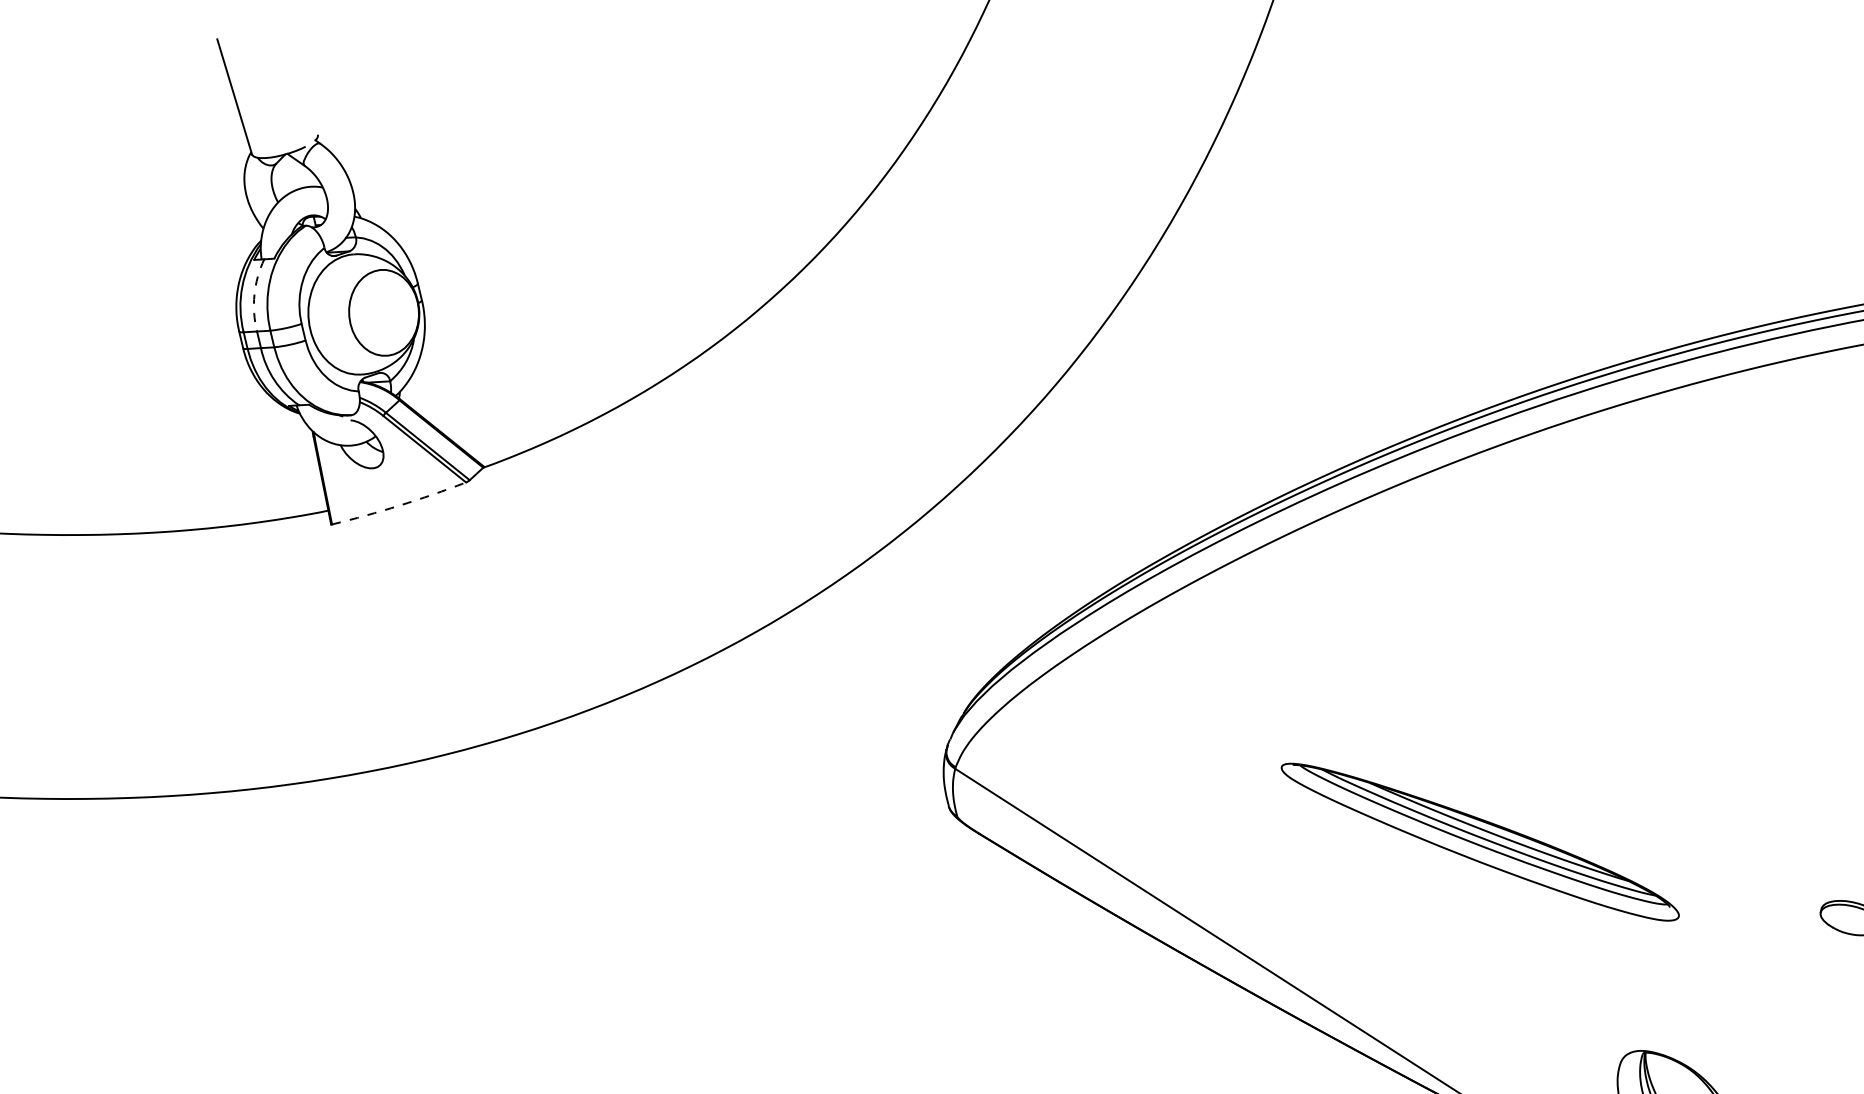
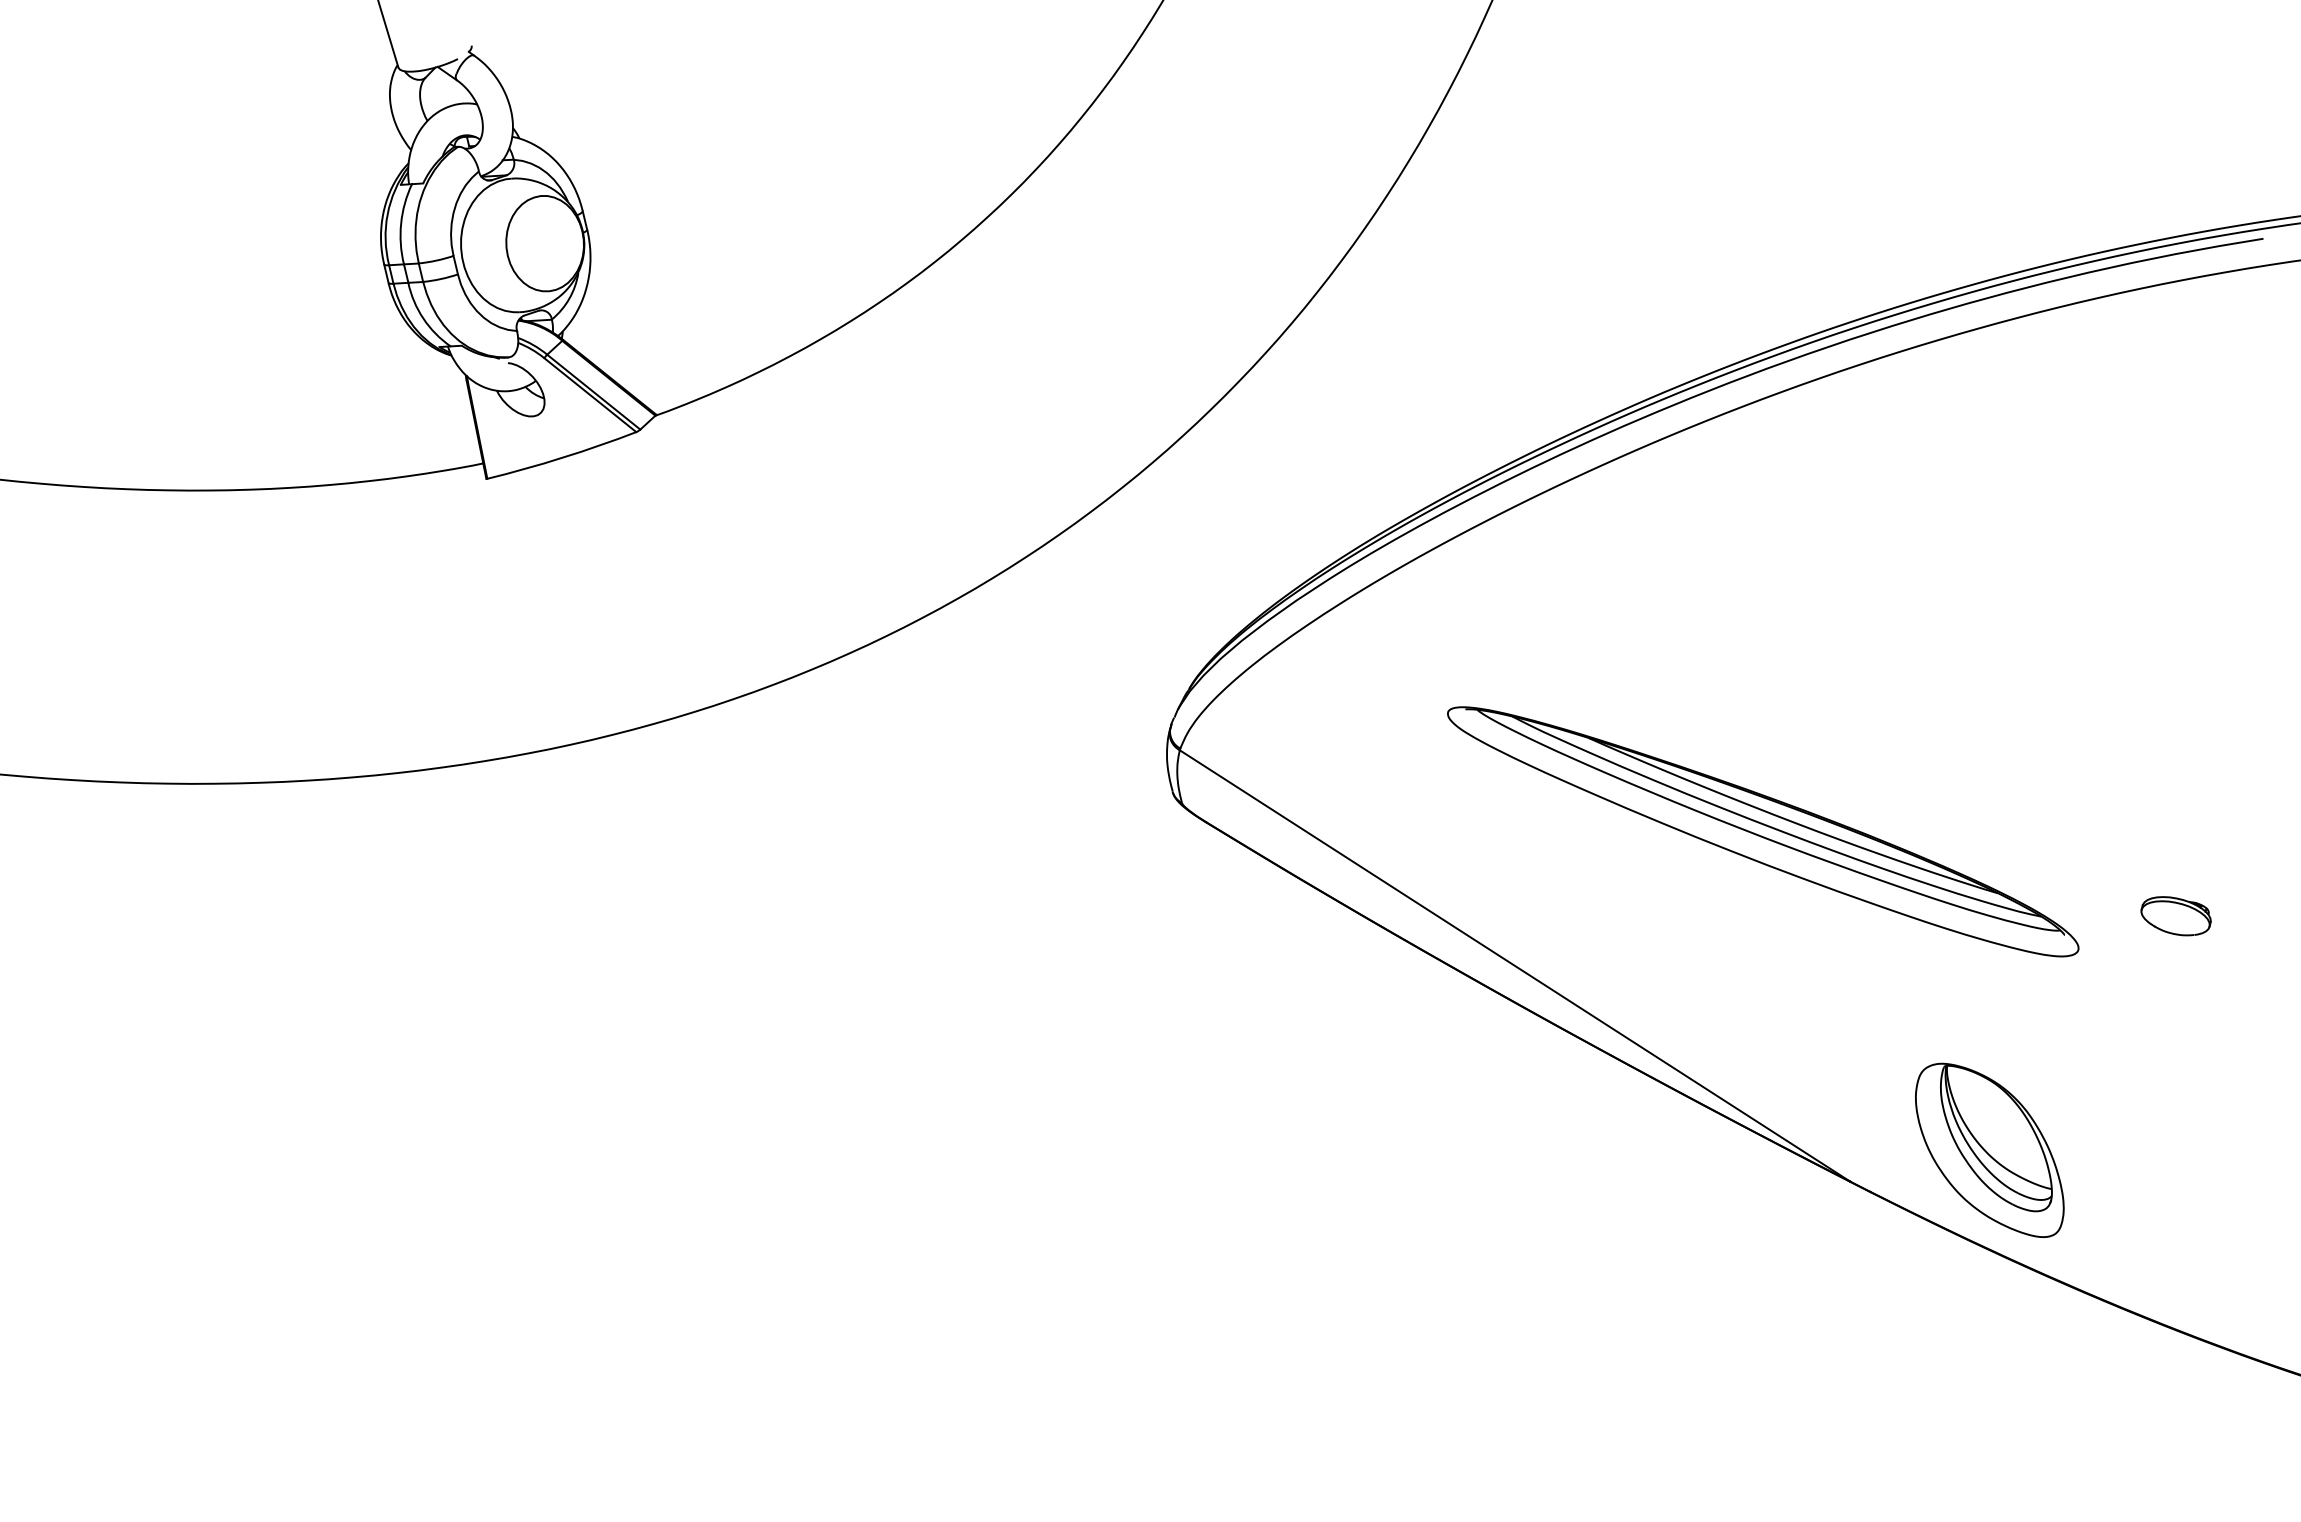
arc: (254, 294) -> (401, 223), dashed -> solid
arc: (399, 505) -> (562, 457), dashed -> solid
part: (1480, 841) -> (1763, 831), size x1.43

